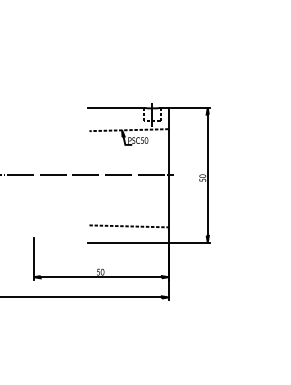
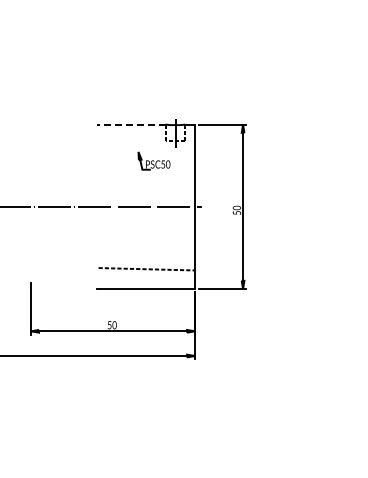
line: (115, 107) -> (130, 124), solid -> dashed
line: (128, 129) -> (146, 151), removed

